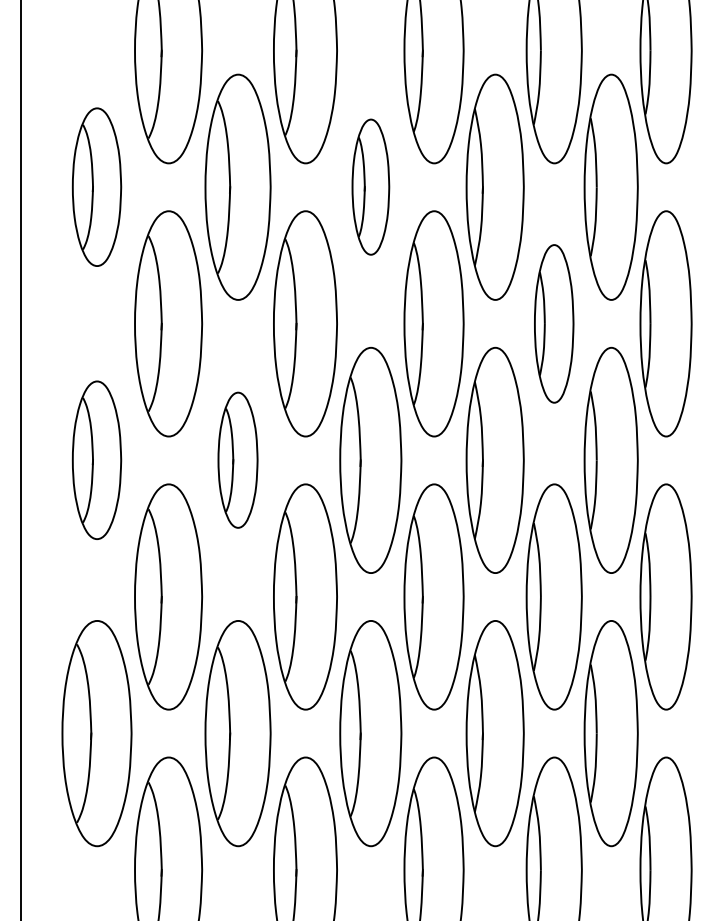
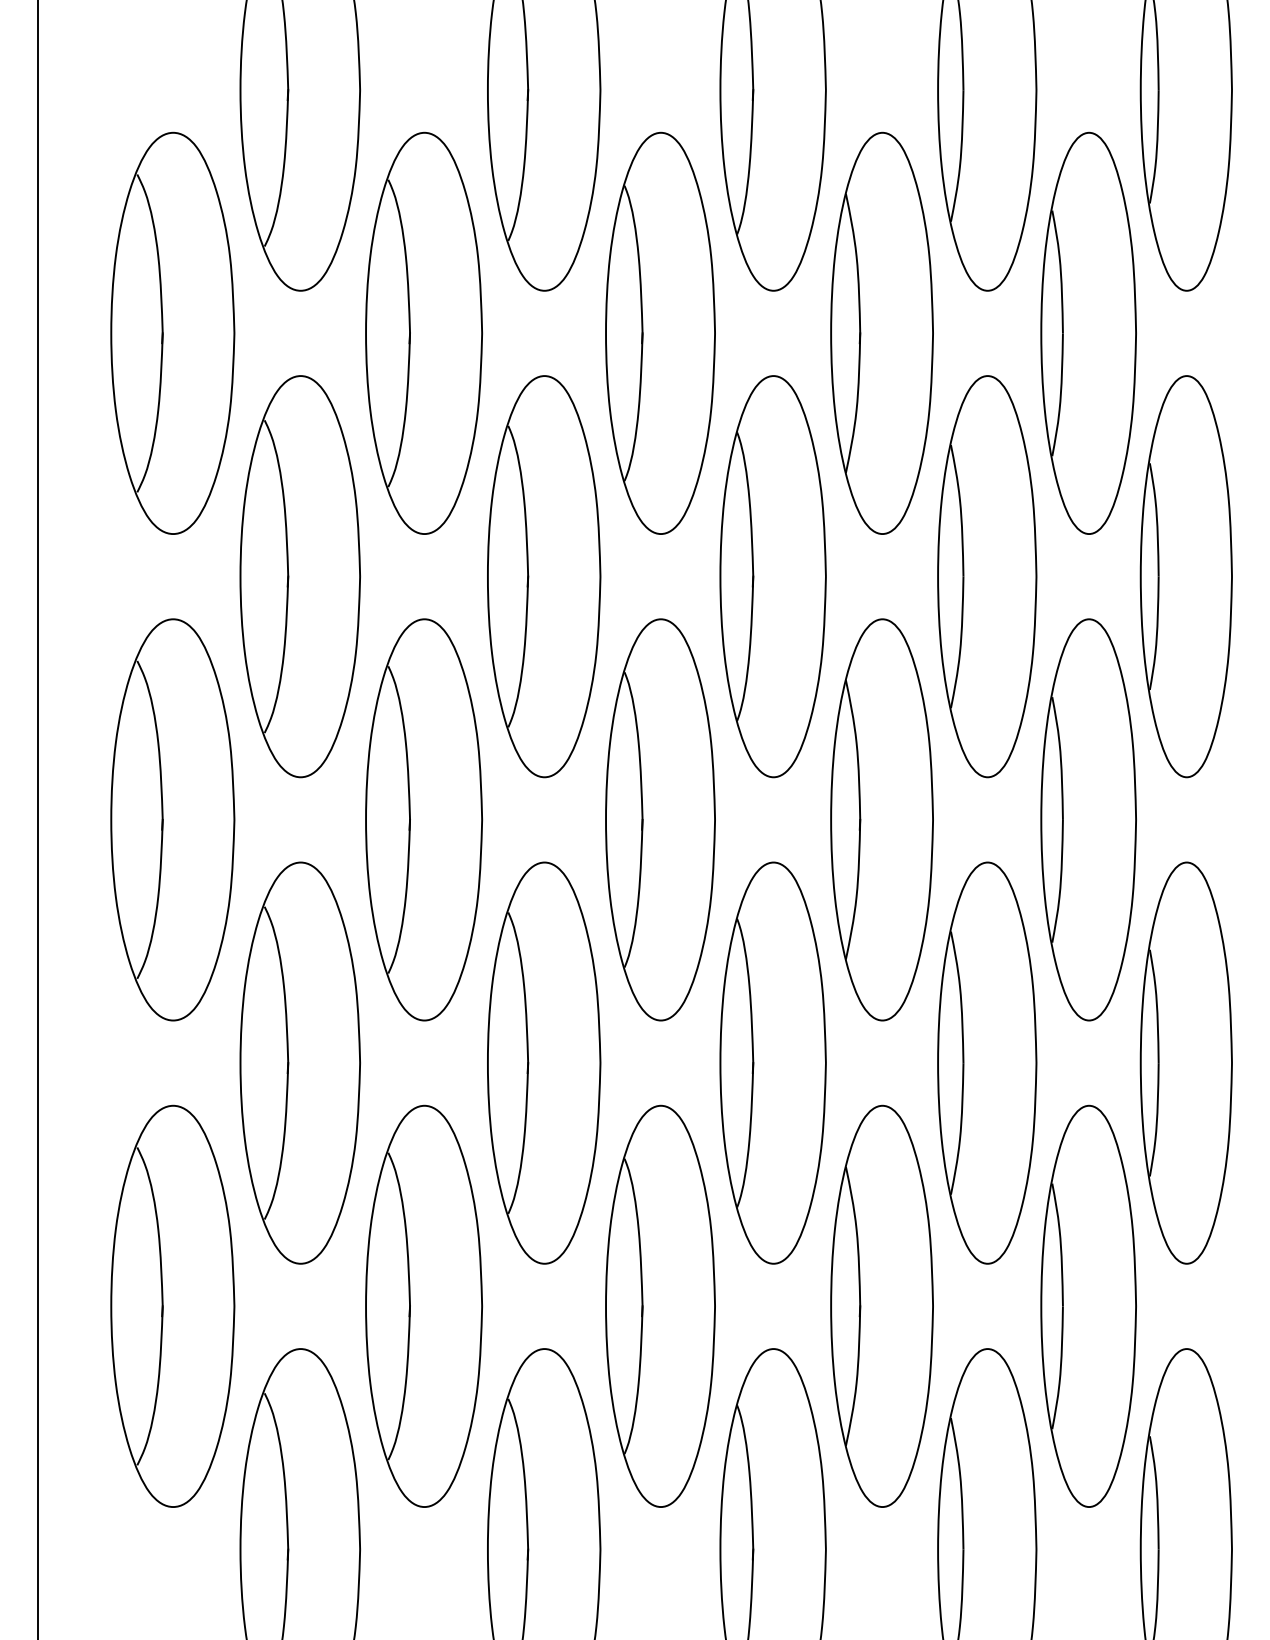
part: (96, 186) -> (171, 331), size x1.43
part: (370, 186) -> (659, 331), size x1.67
part: (553, 323) -> (985, 575), size x1.43
part: (96, 459) -> (171, 818), size x1.43
part: (237, 459) -> (423, 818), size x1.67

